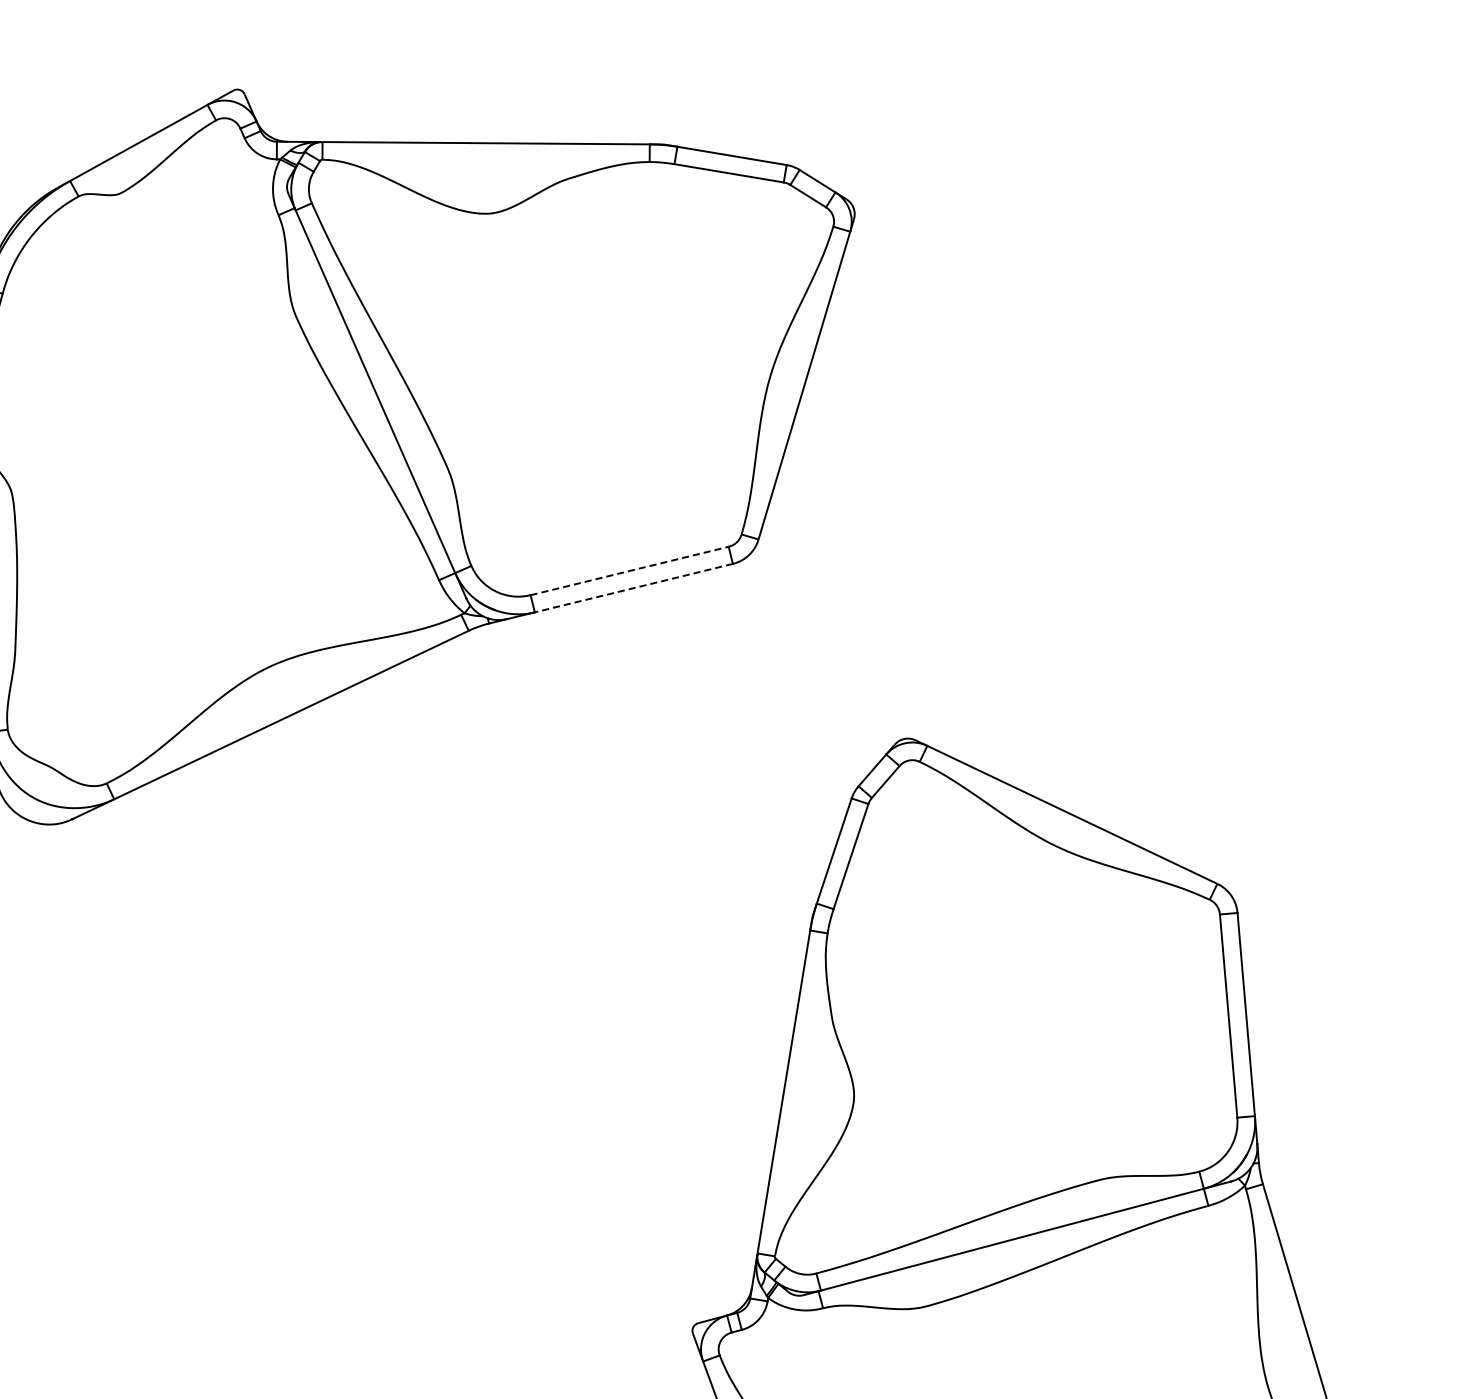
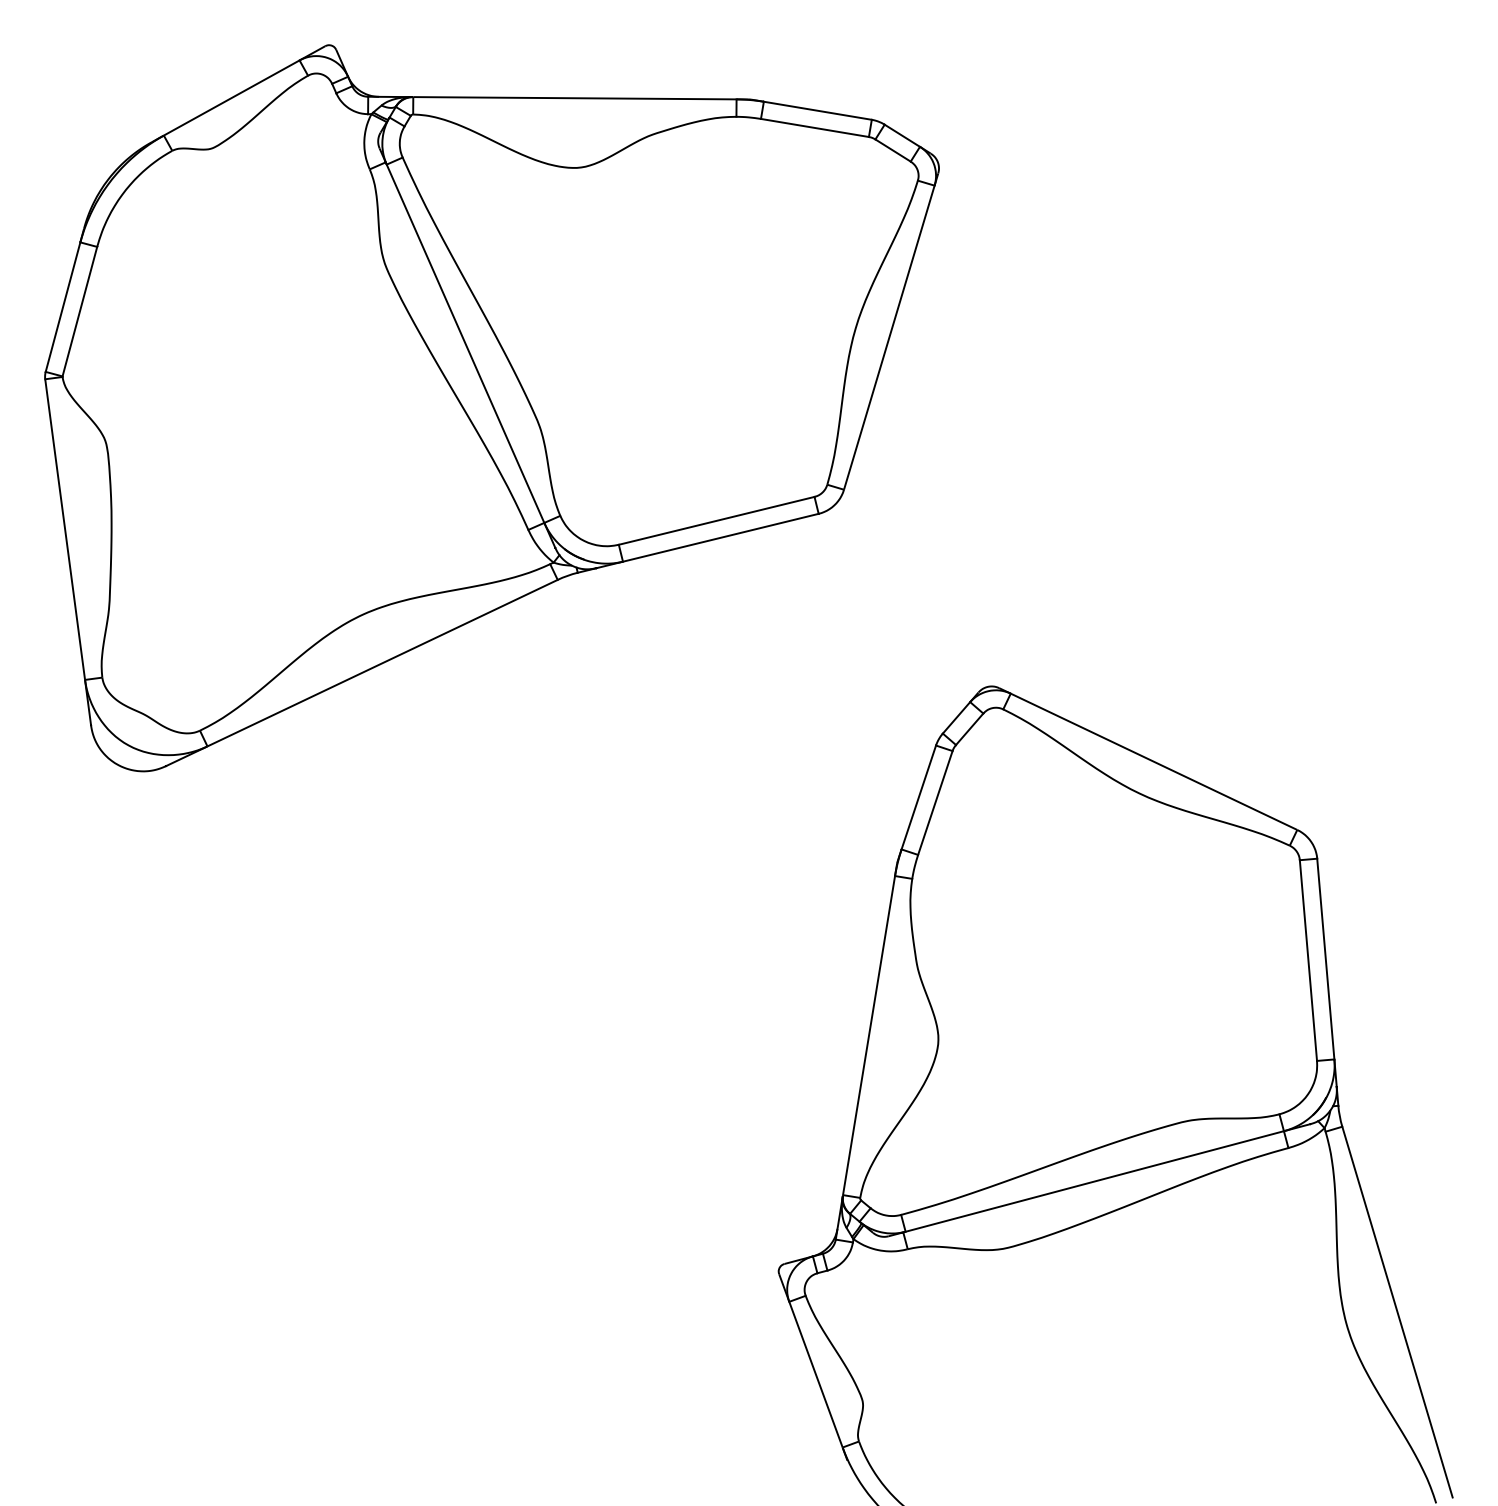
line: (629, 570) -> (716, 520), dashed -> solid
line: (633, 587) -> (720, 537), dashed -> solid

